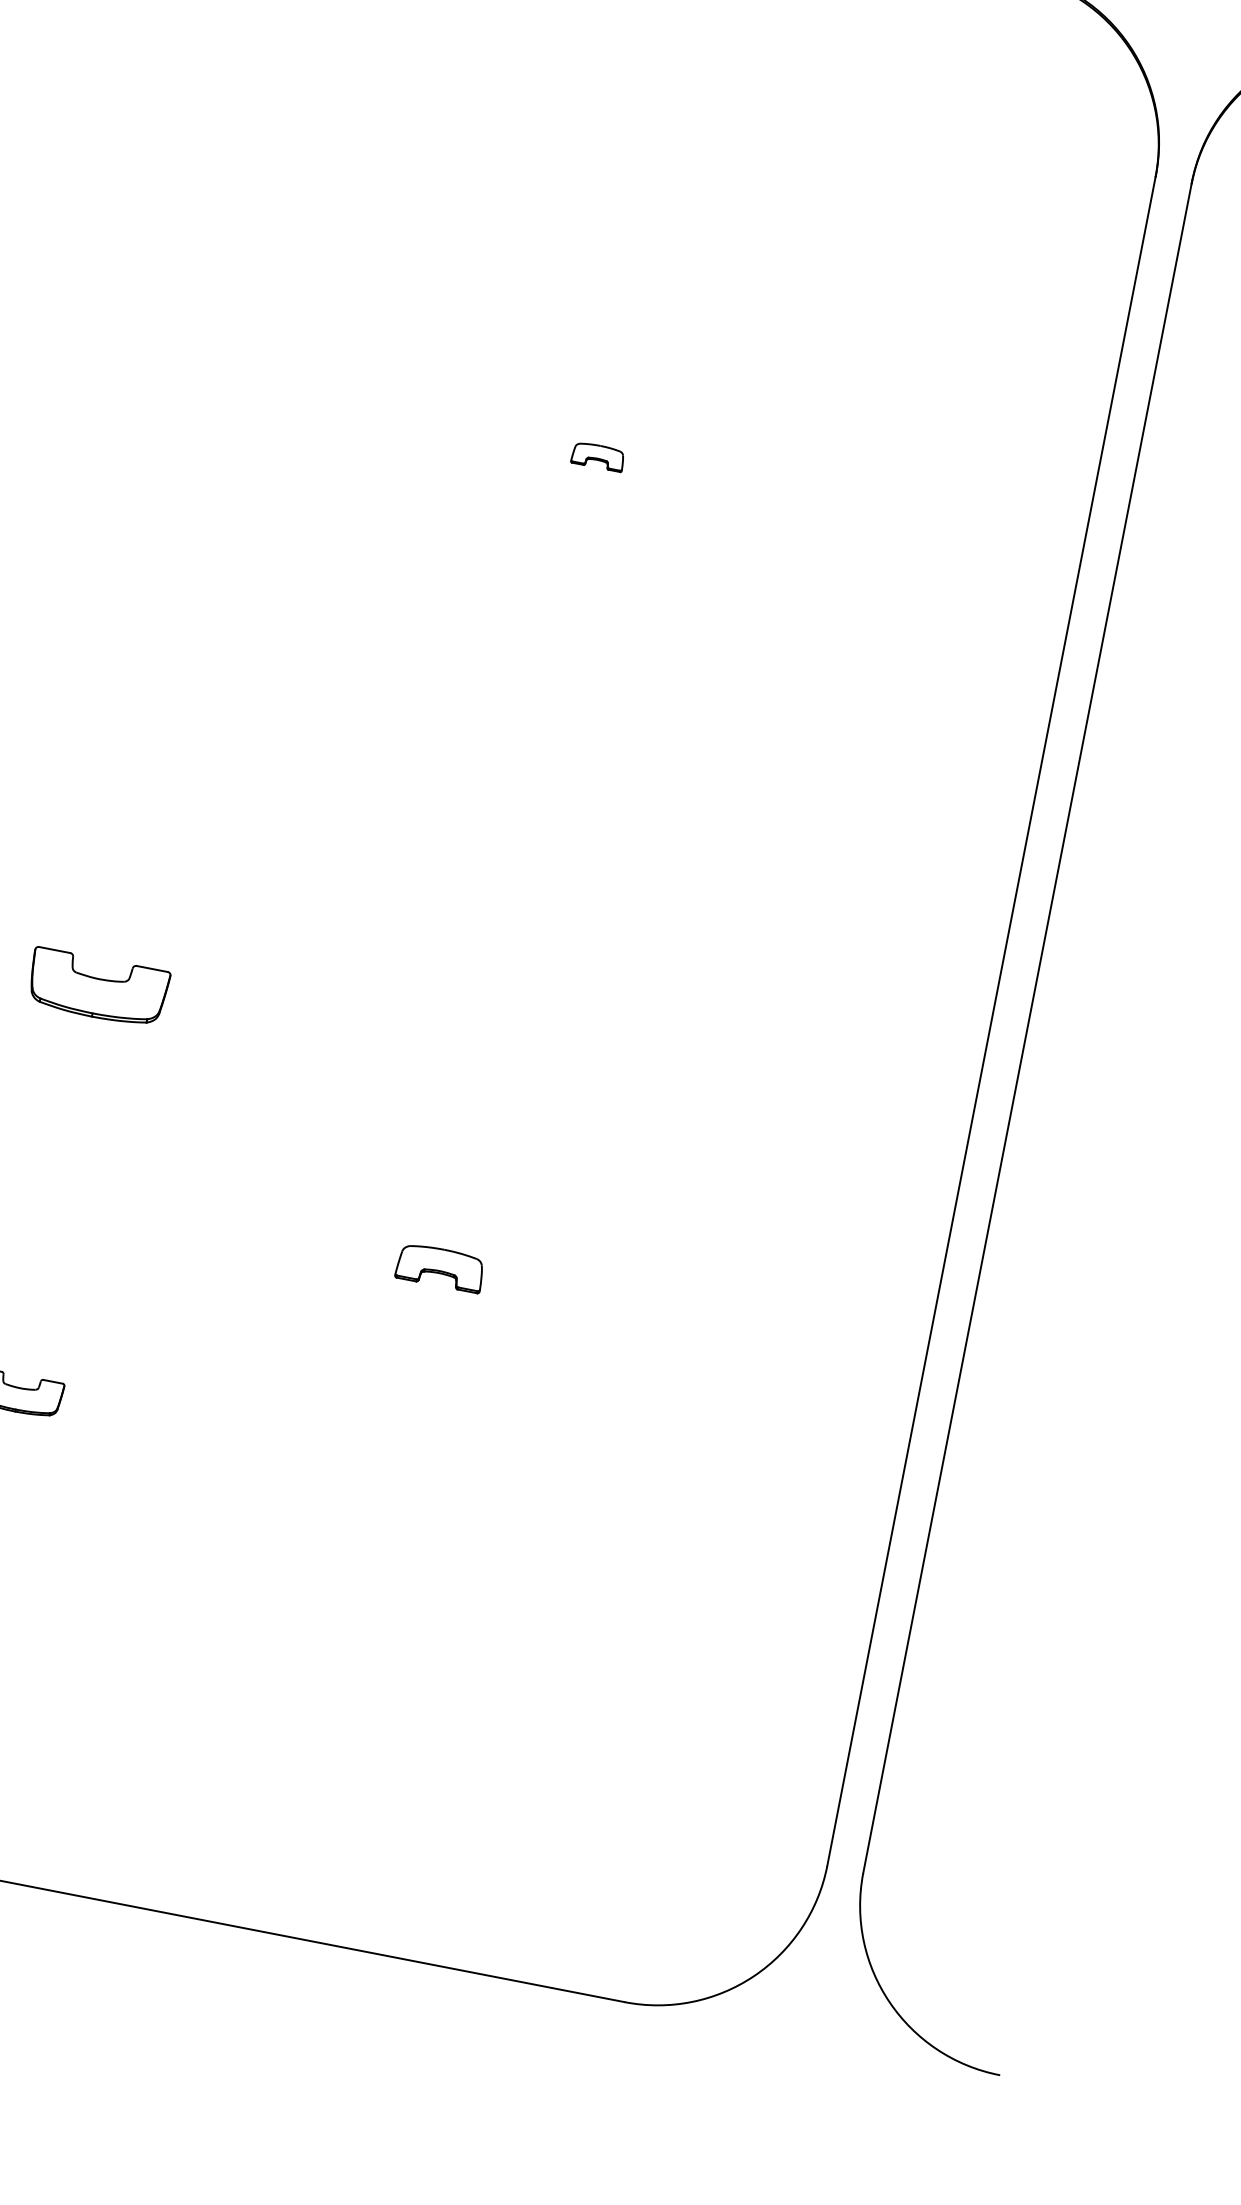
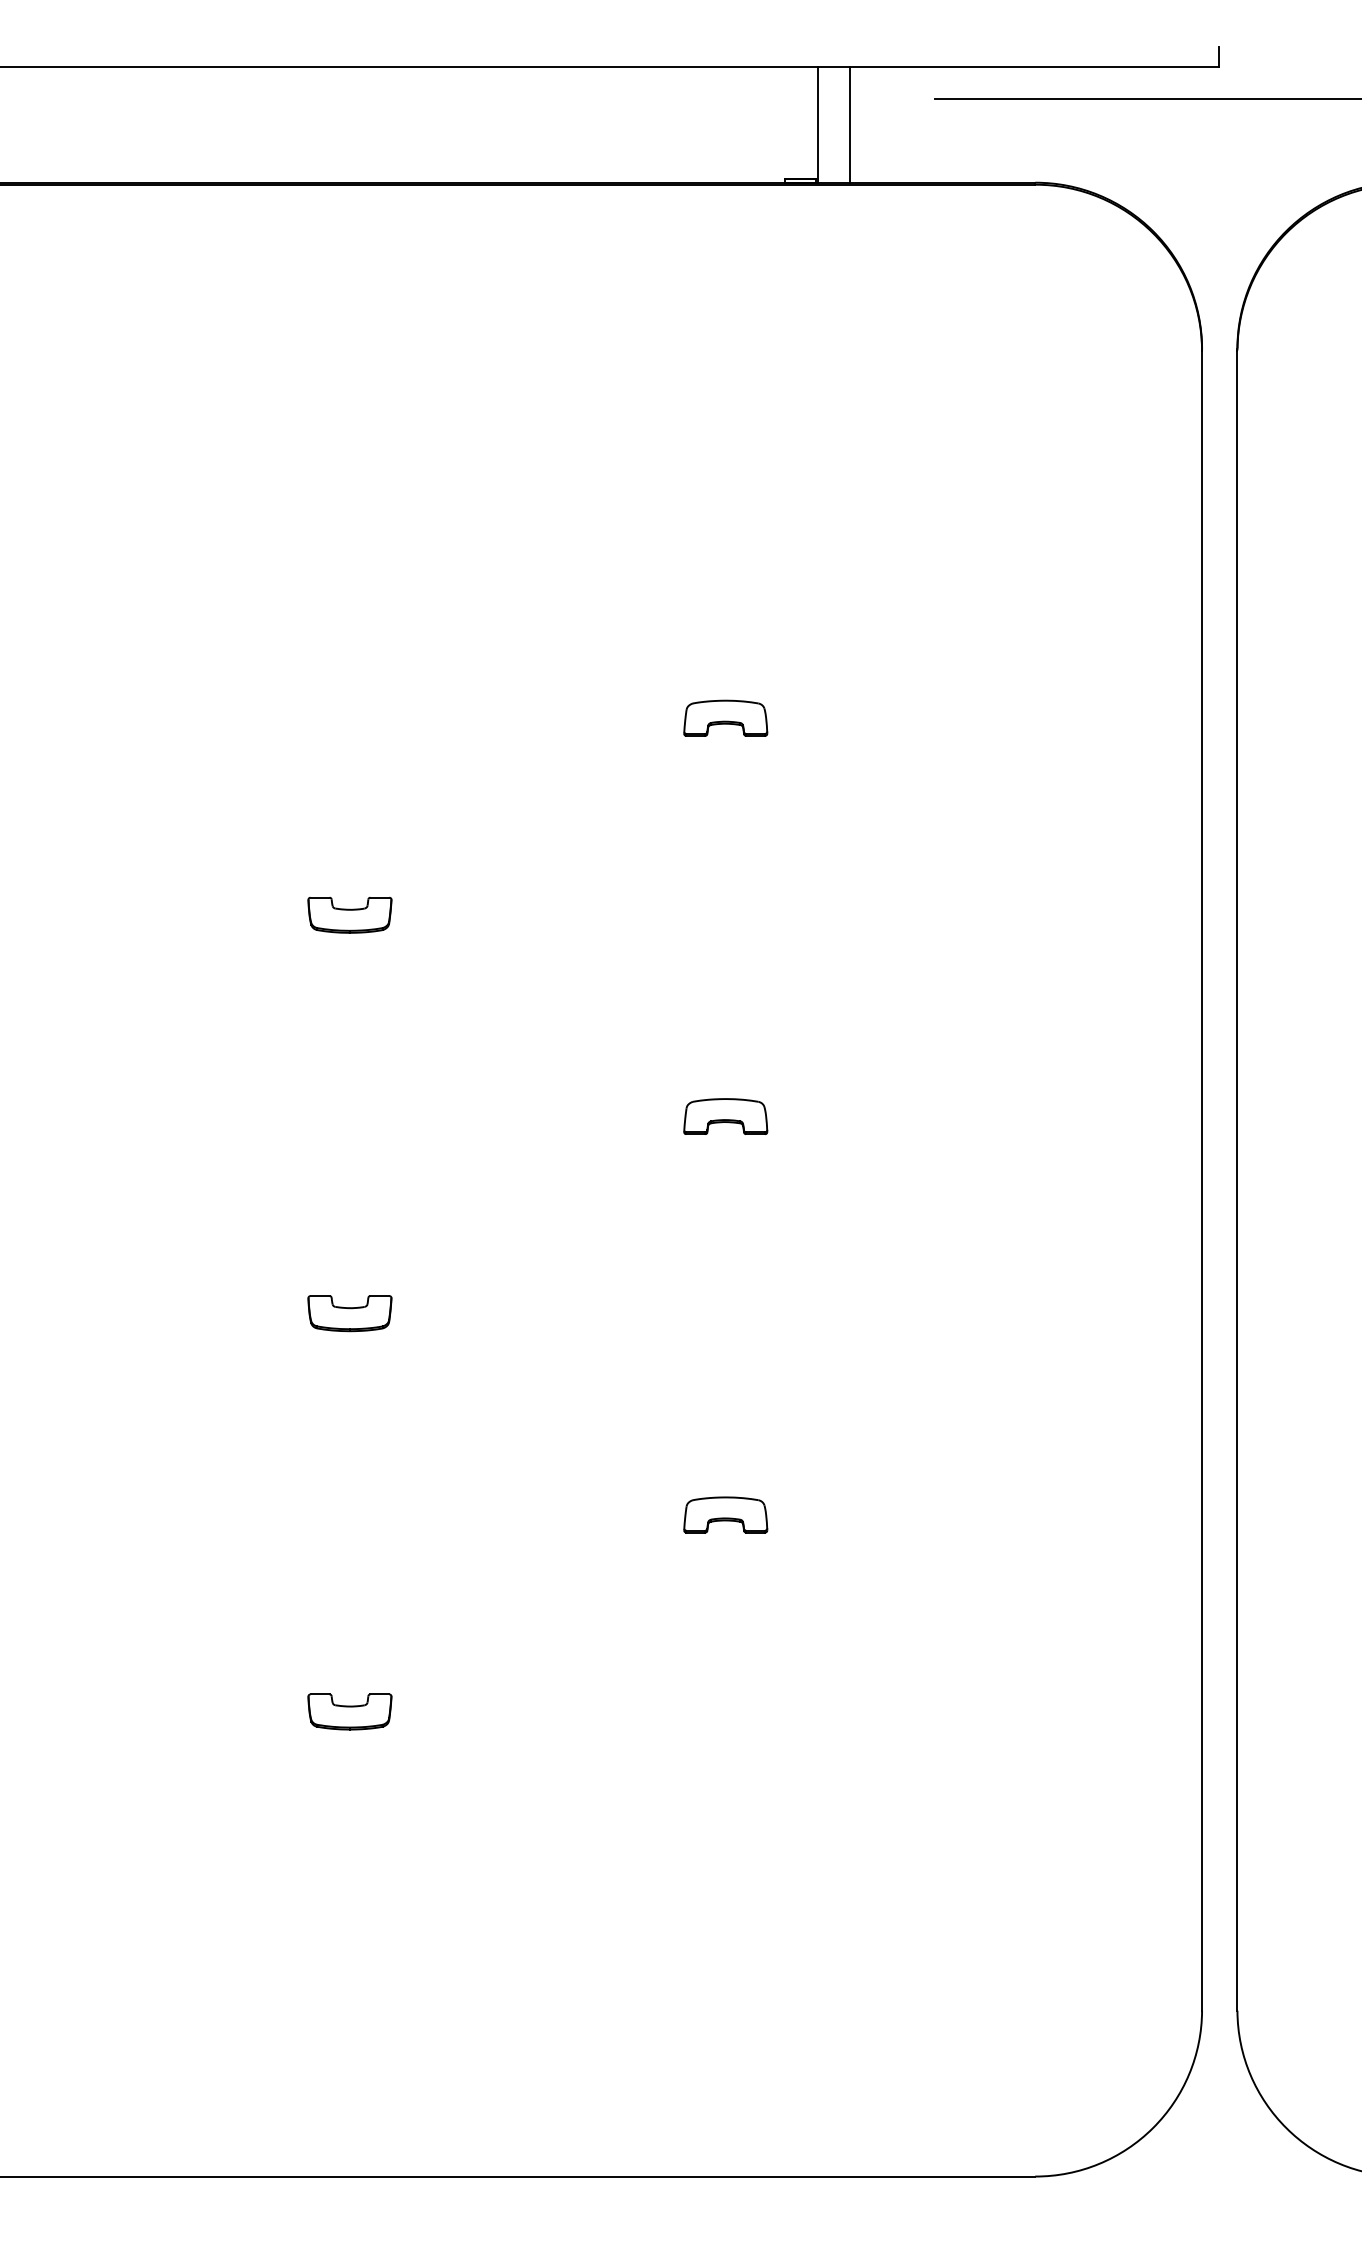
part: (598, 455) -> (725, 717), size x1.67
part: (176, 583) -> (349, 915), added
part: (519, 861) -> (725, 1116), added
part: (97, 988) -> (349, 1313), size x0.62

